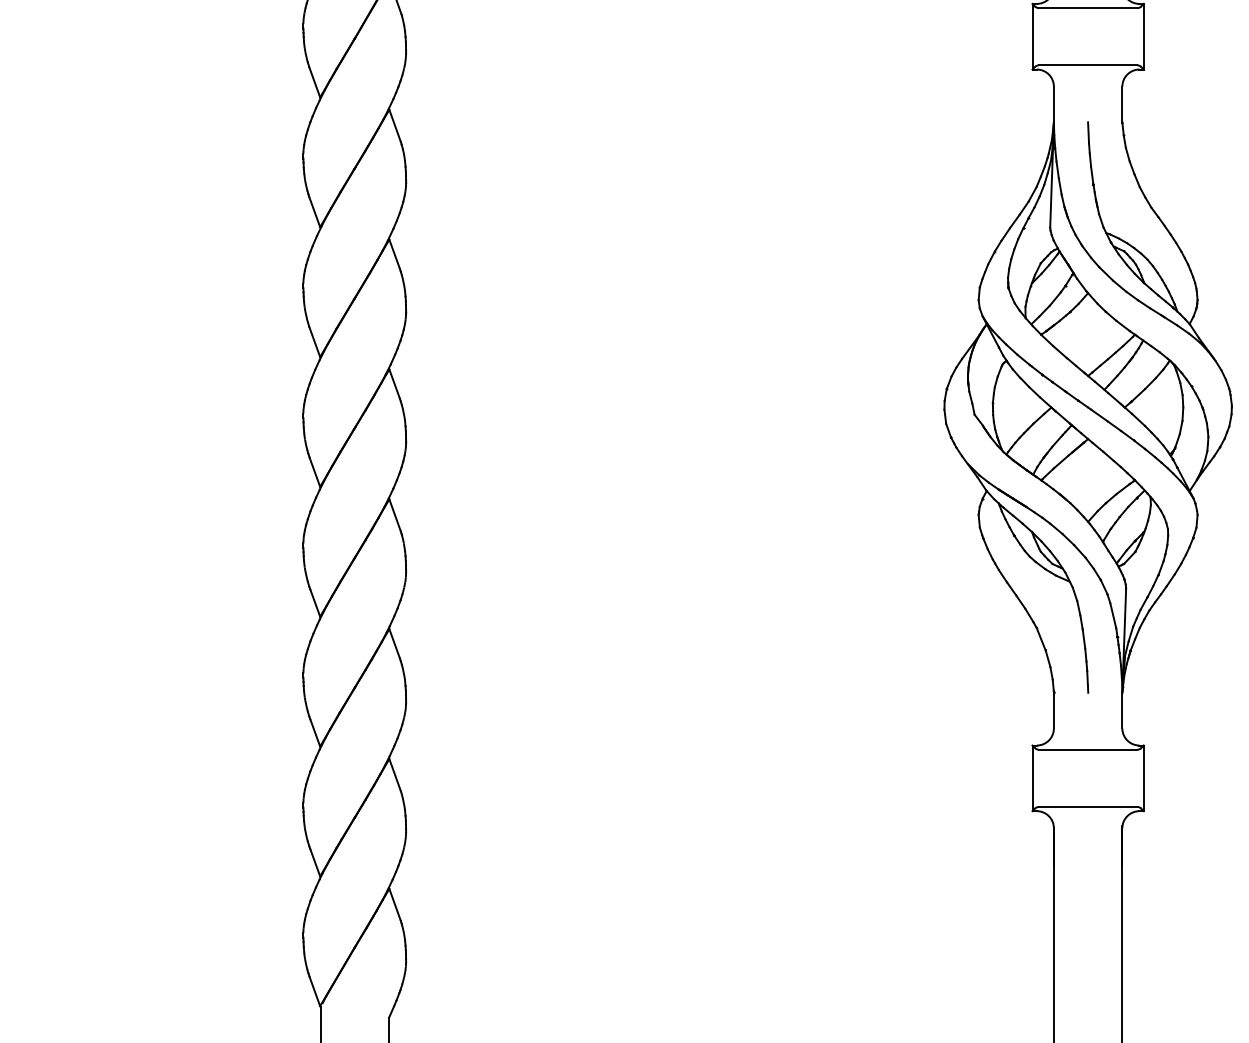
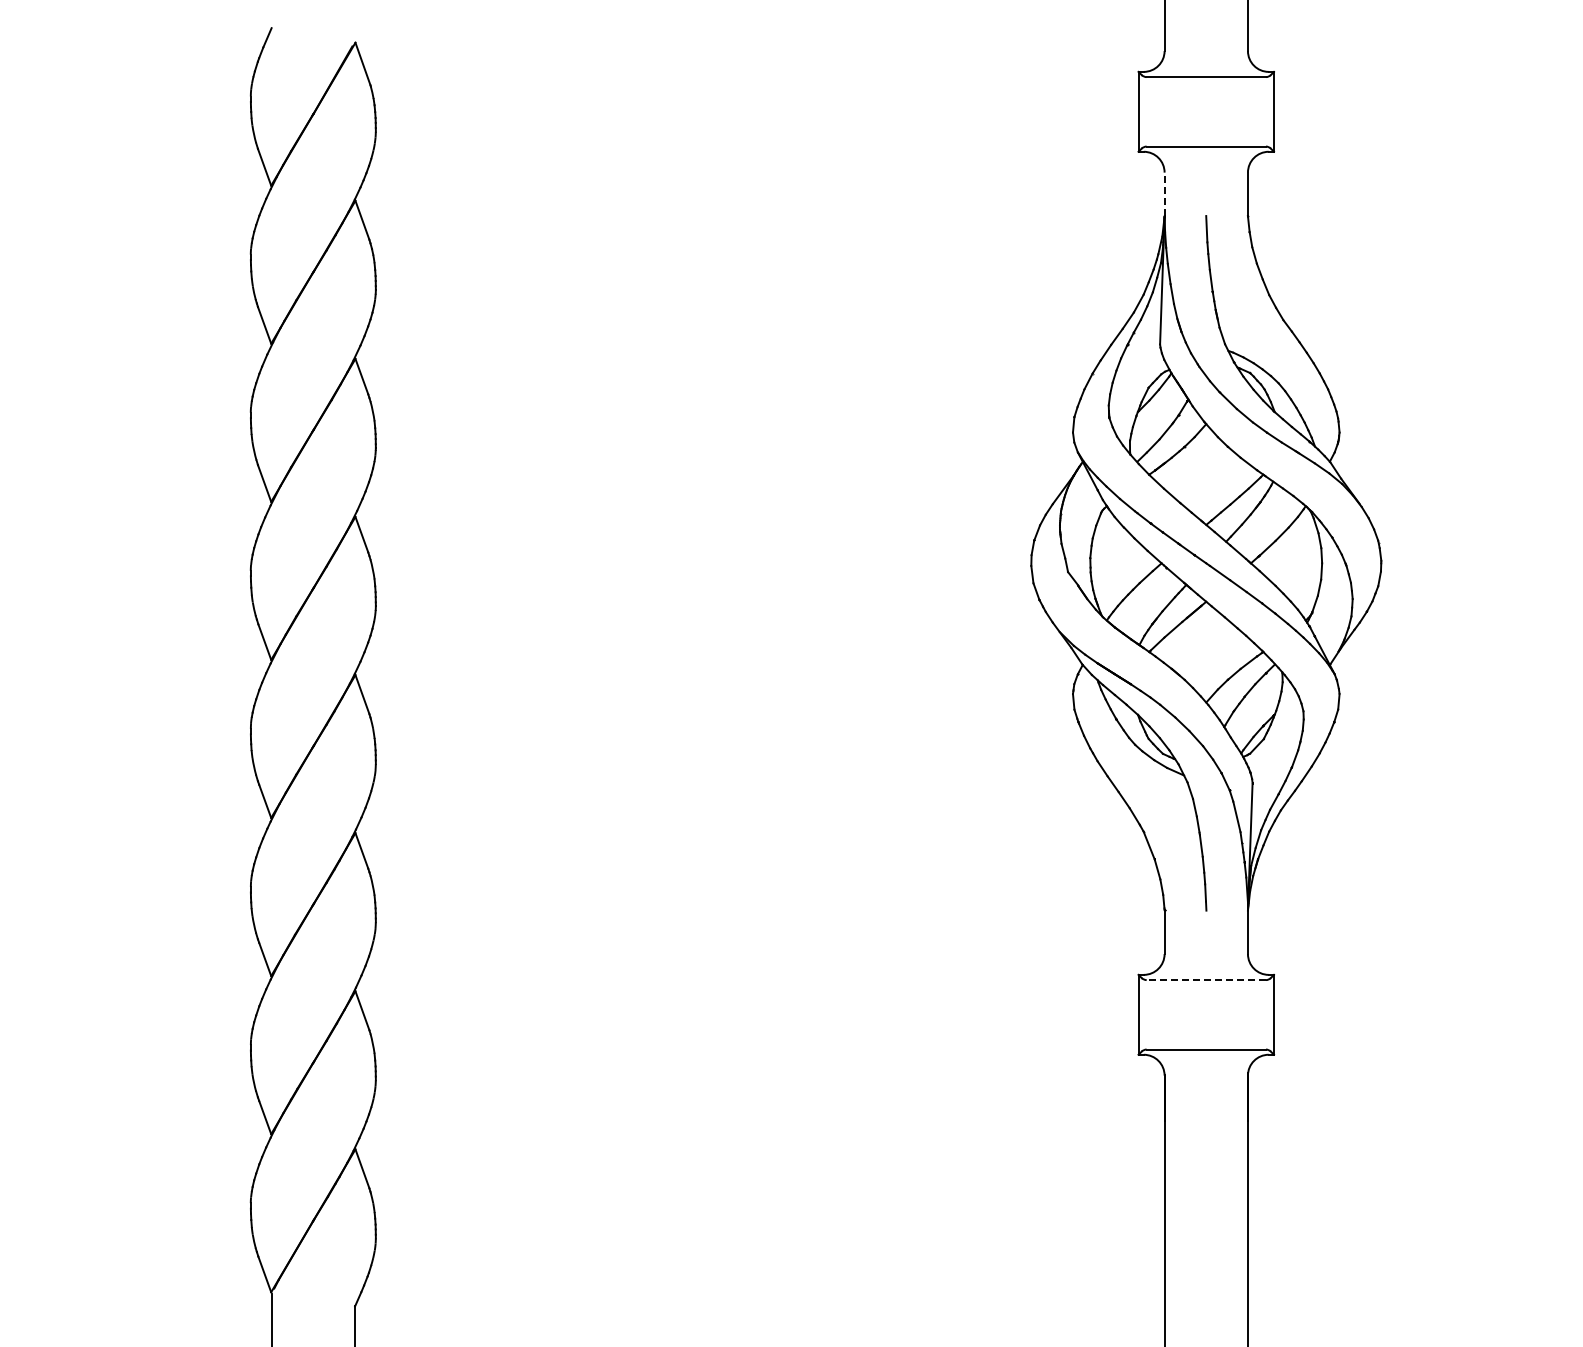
line: (1053, 104) -> (1164, 194), solid -> dashed
line: (1088, 750) -> (1206, 980), solid -> dashed

